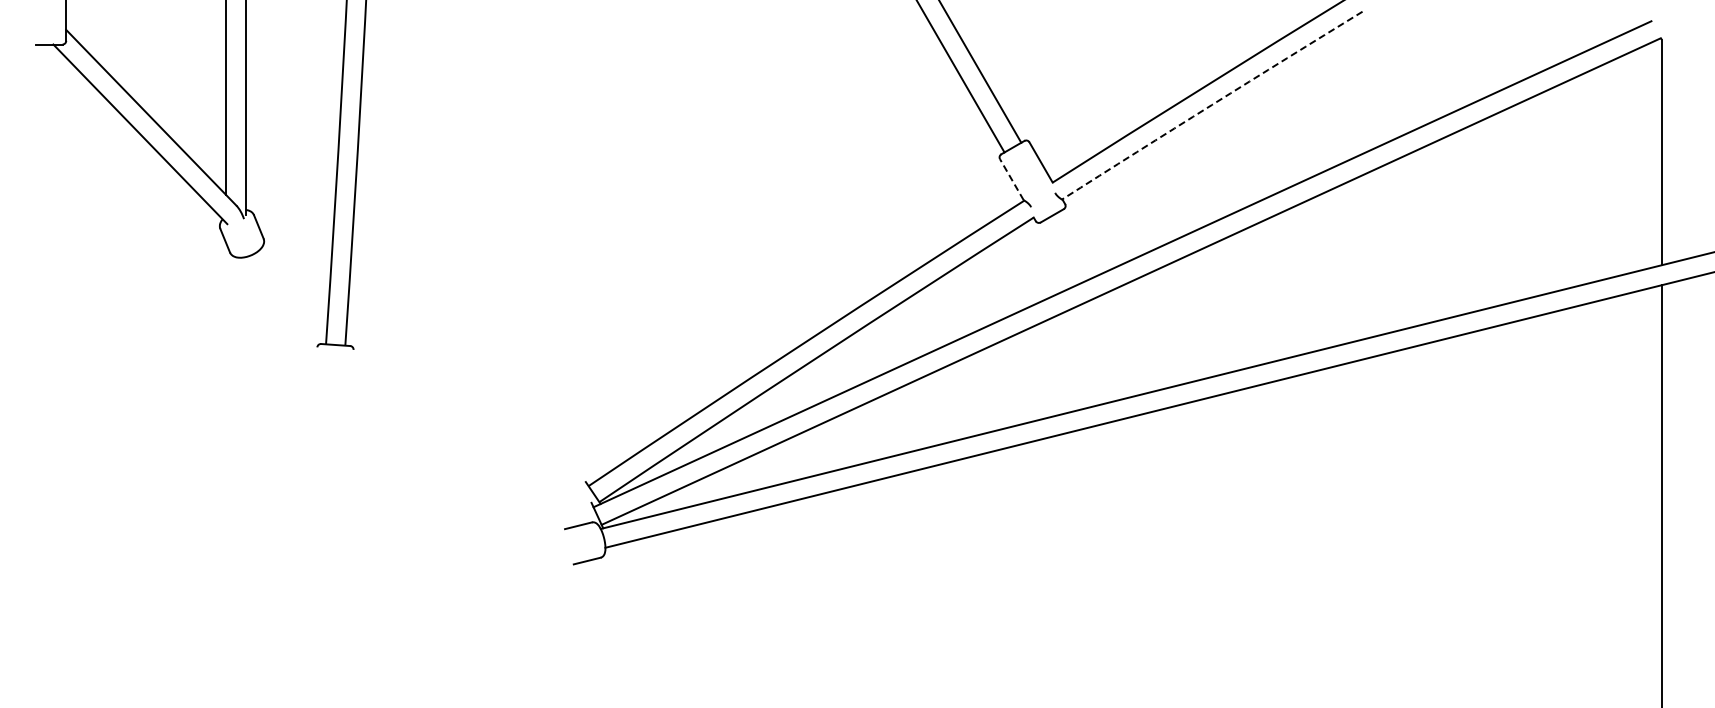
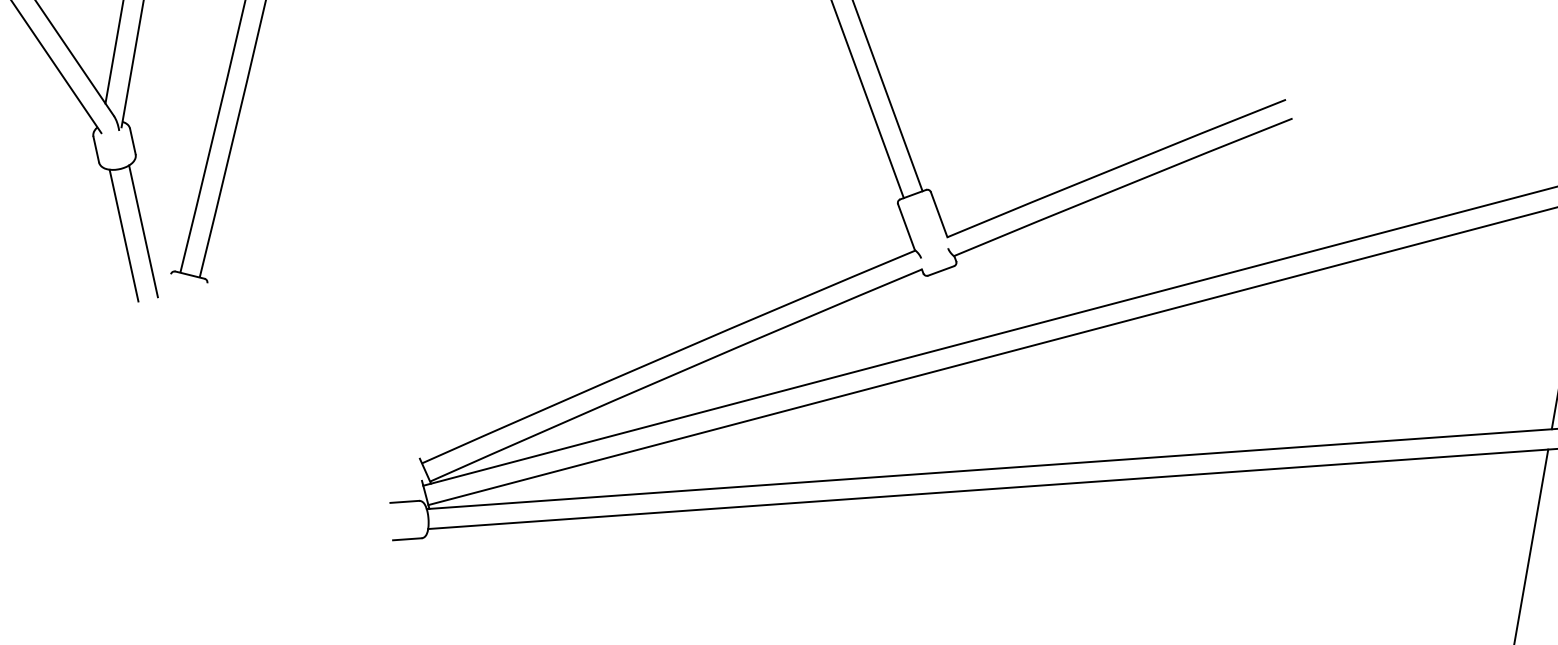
arc: (1211, 105) -> (1122, 187), dashed -> solid
line: (1011, 179) -> (906, 226), dashed -> solid
line: (283, 310) -> (143, 230), added
line: (265, 317) -> (123, 234), added

